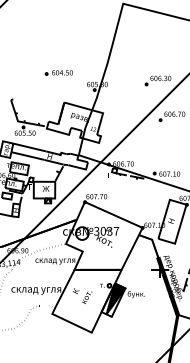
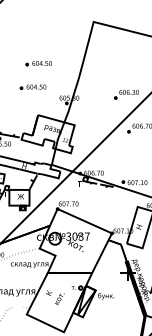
part: (64, 47) -> (38, 63), added
fill: (115, 298) -> (86, 300), removed

